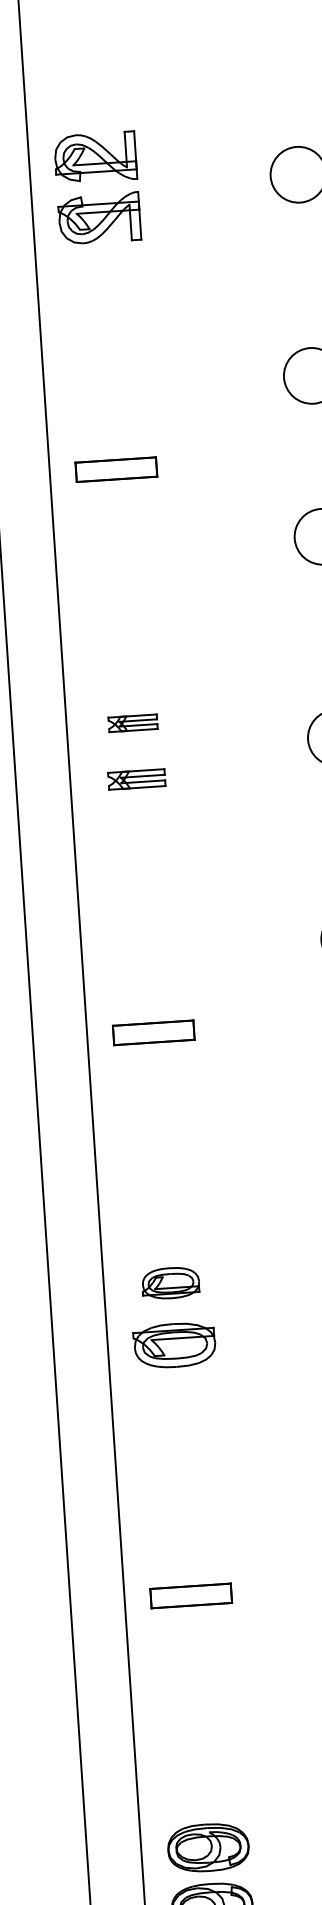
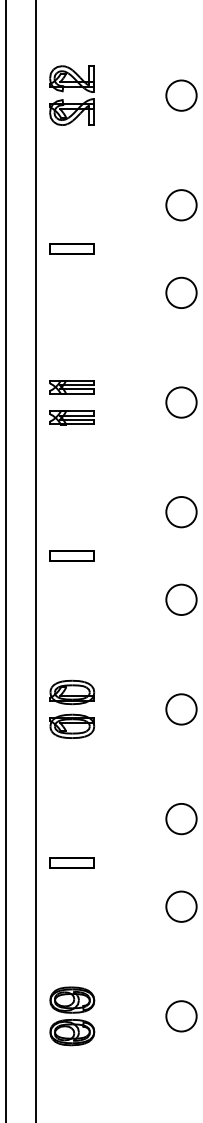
part: (132, 723) -> (71, 387), size x1.67
part: (135, 778) -> (71, 417), size x1.43
part: (171, 1283) -> (72, 692), size x1.43

